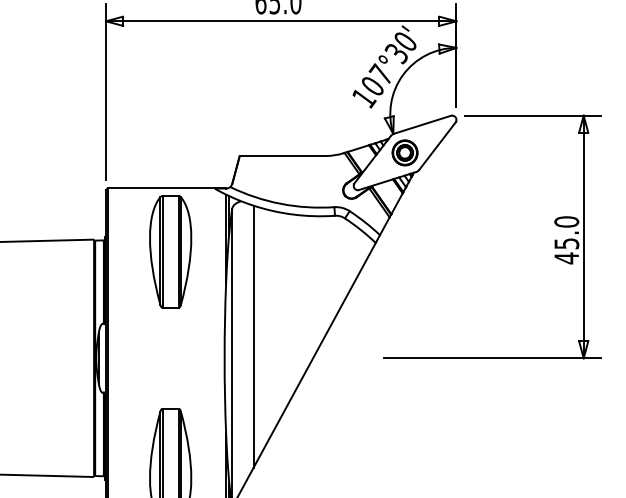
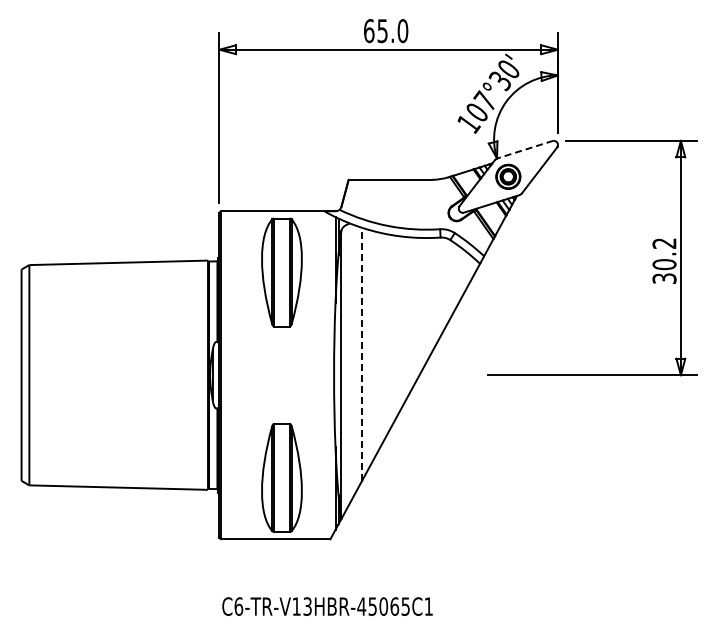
line: (422, 124) -> (525, 149), solid -> dashed
text: (566, 240) -> (664, 261), 45.0 -> 30.2
line: (254, 335) -> (362, 353), solid -> dashed

